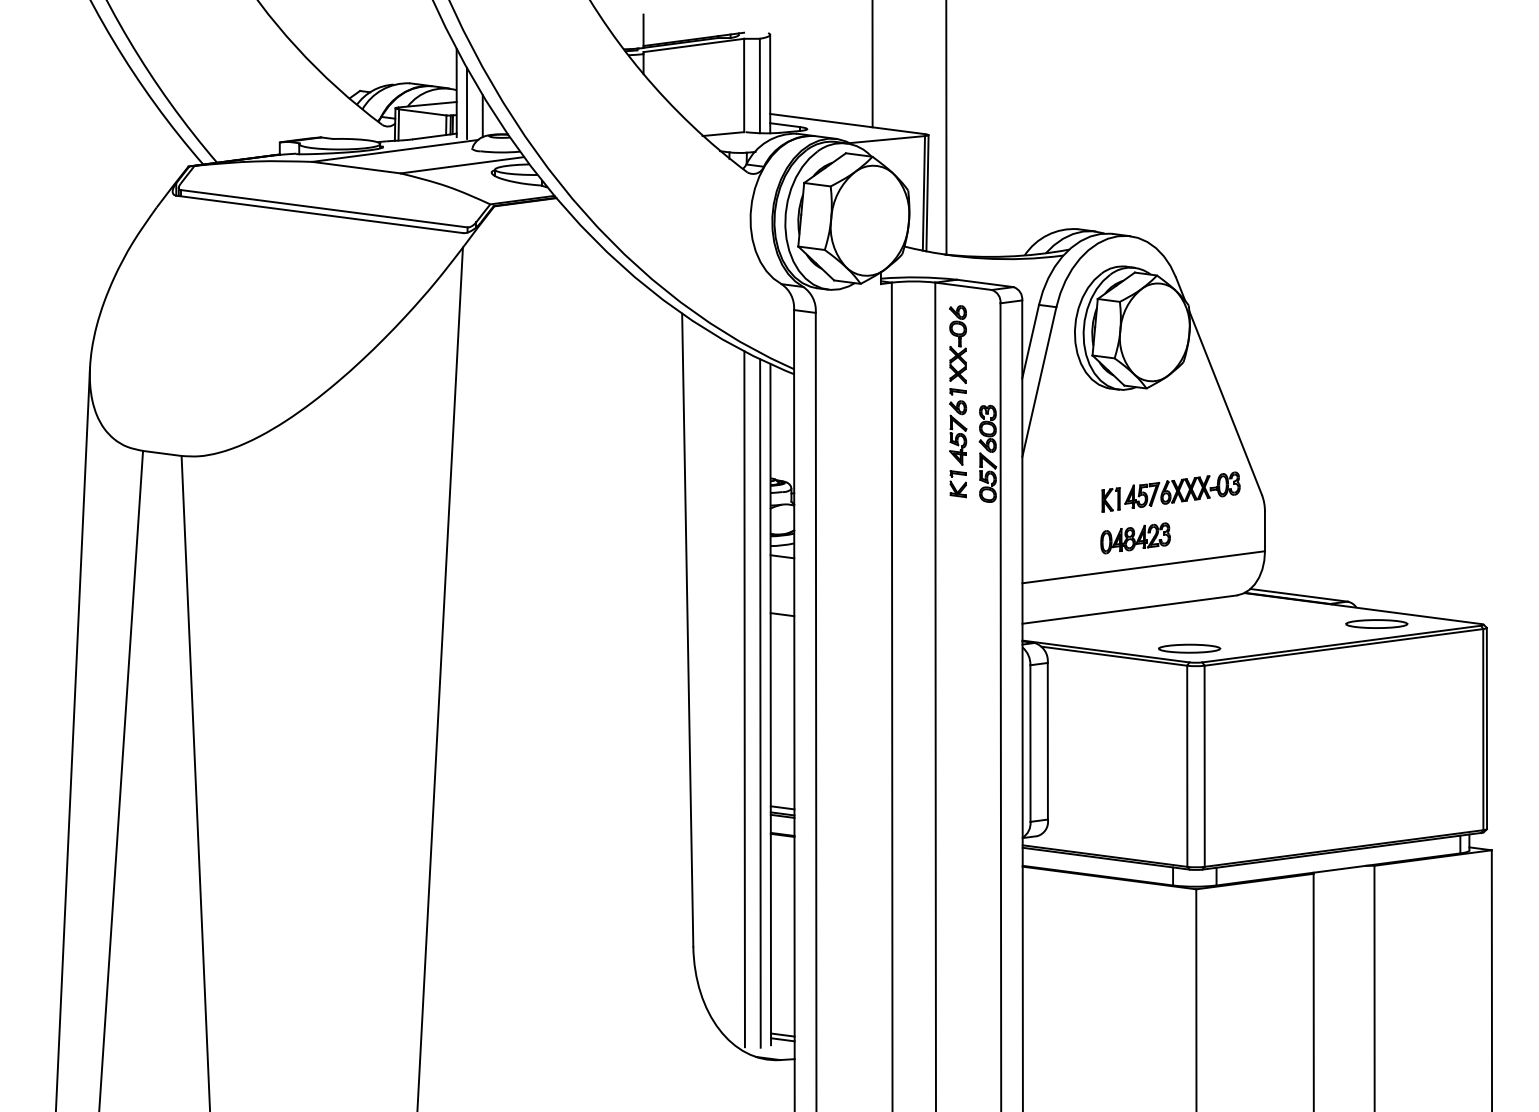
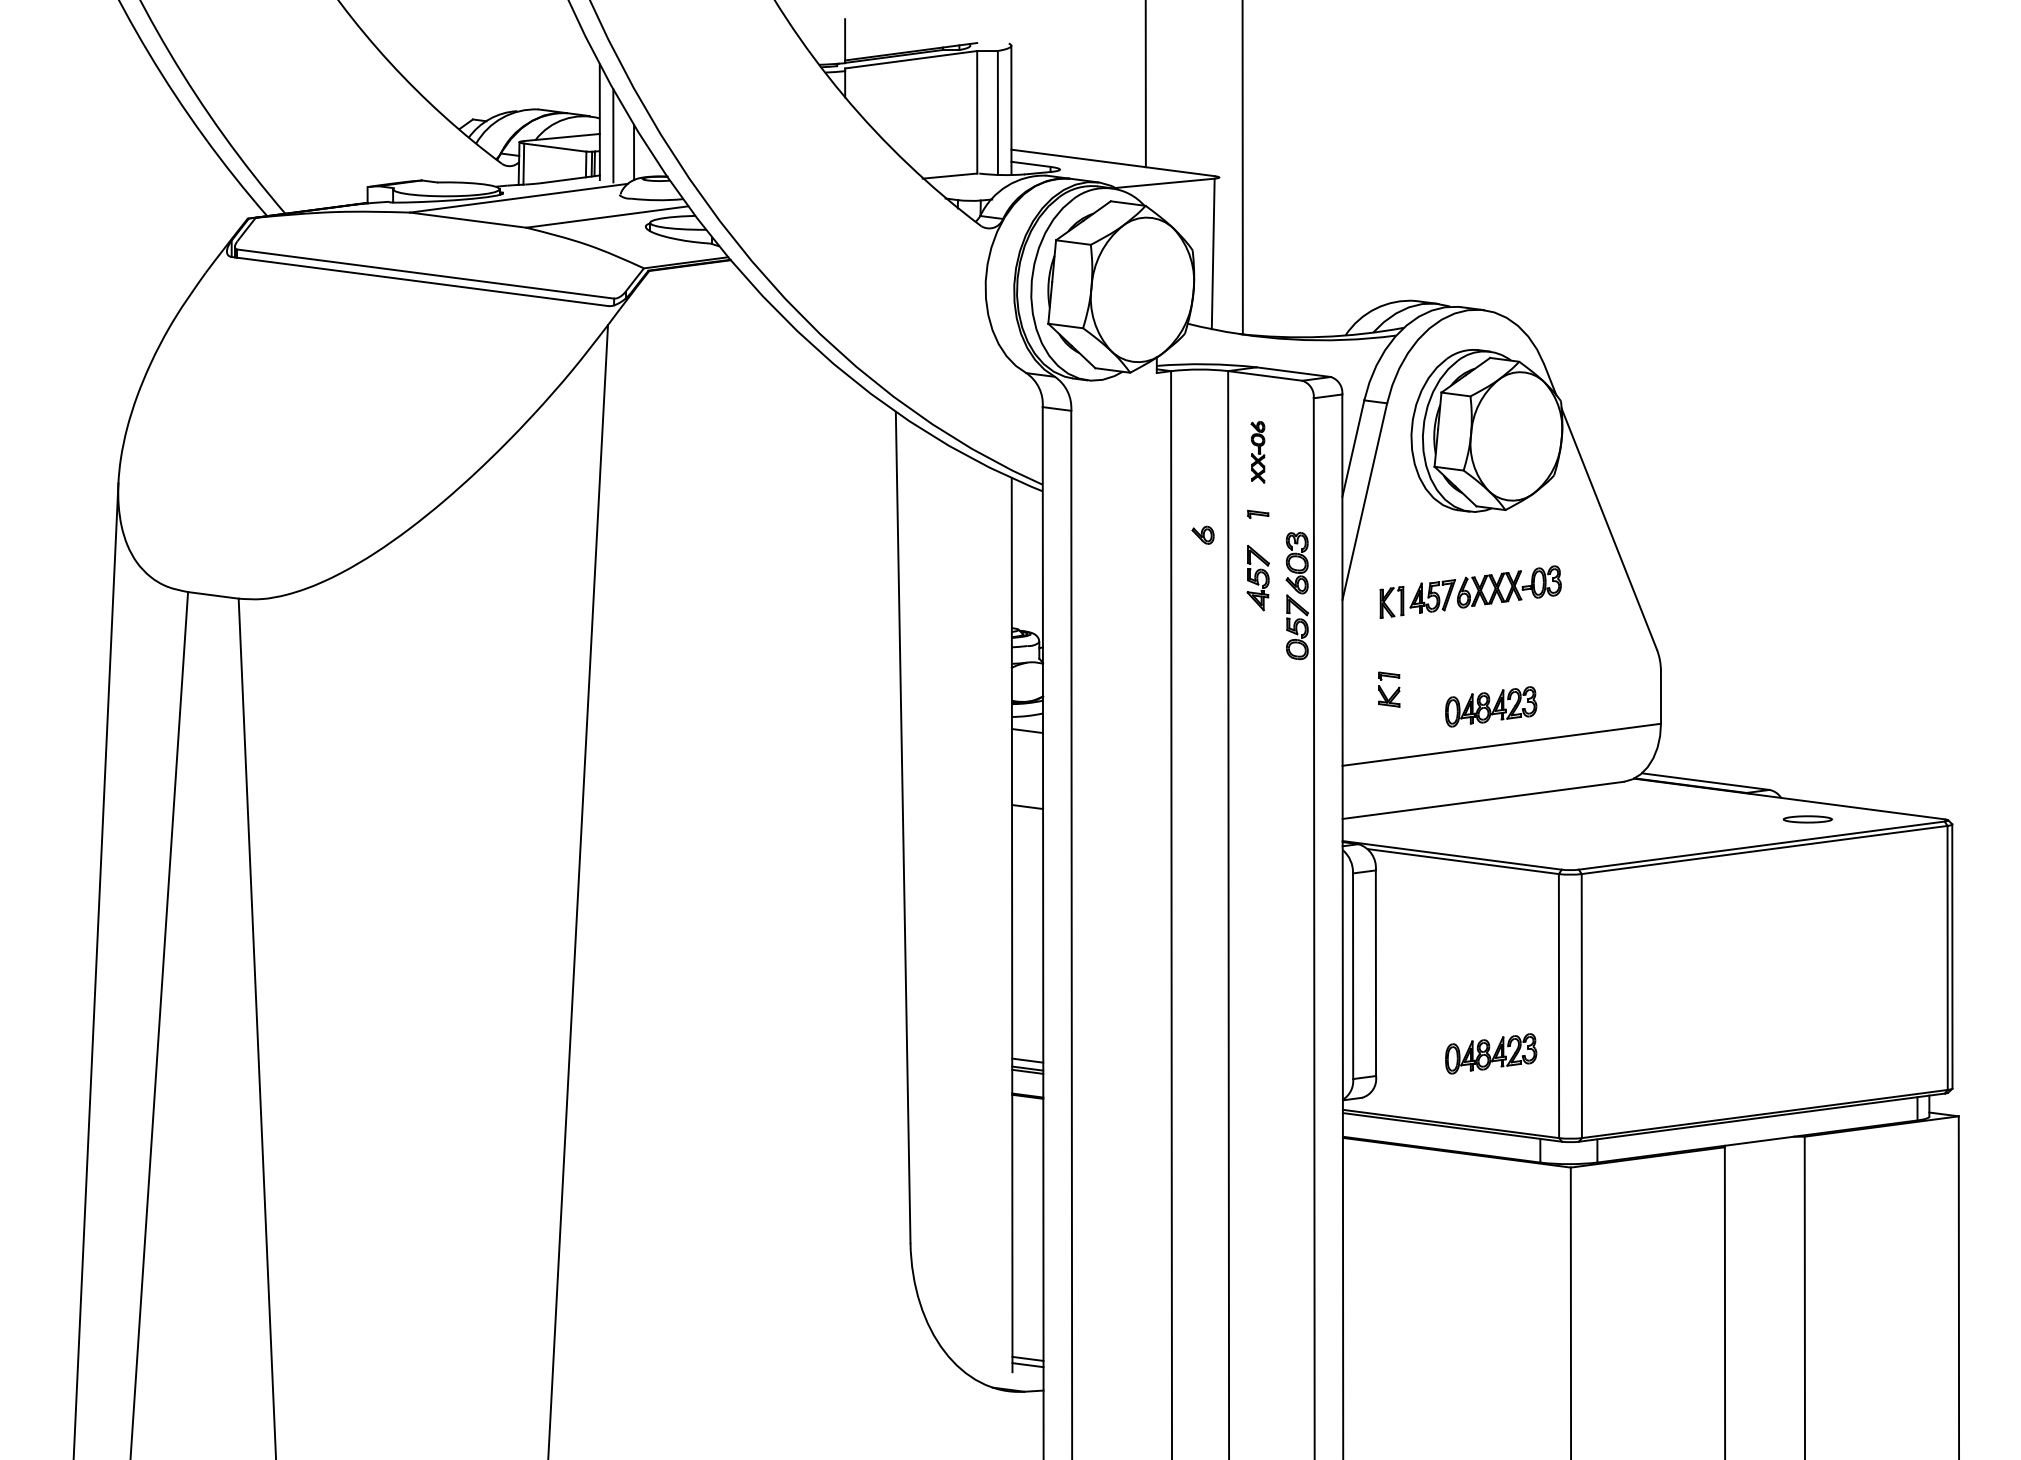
line: (927, 193) -> (1217, 253), removed
part: (957, 343) -> (1257, 451), size x0.6
part: (957, 407) -> (1202, 534), moved
part: (958, 484) -> (1389, 689), moved
part: (1170, 491) -> (1470, 591), moved
part: (1376, 624) -> (1807, 819), size x0.6
part: (1189, 648) -> (1562, 851), removed
line: (744, 698) -> (977, 917), removed
line: (760, 703) -> (998, 923), removed
part: (1135, 802) -> (1491, 1053), added

